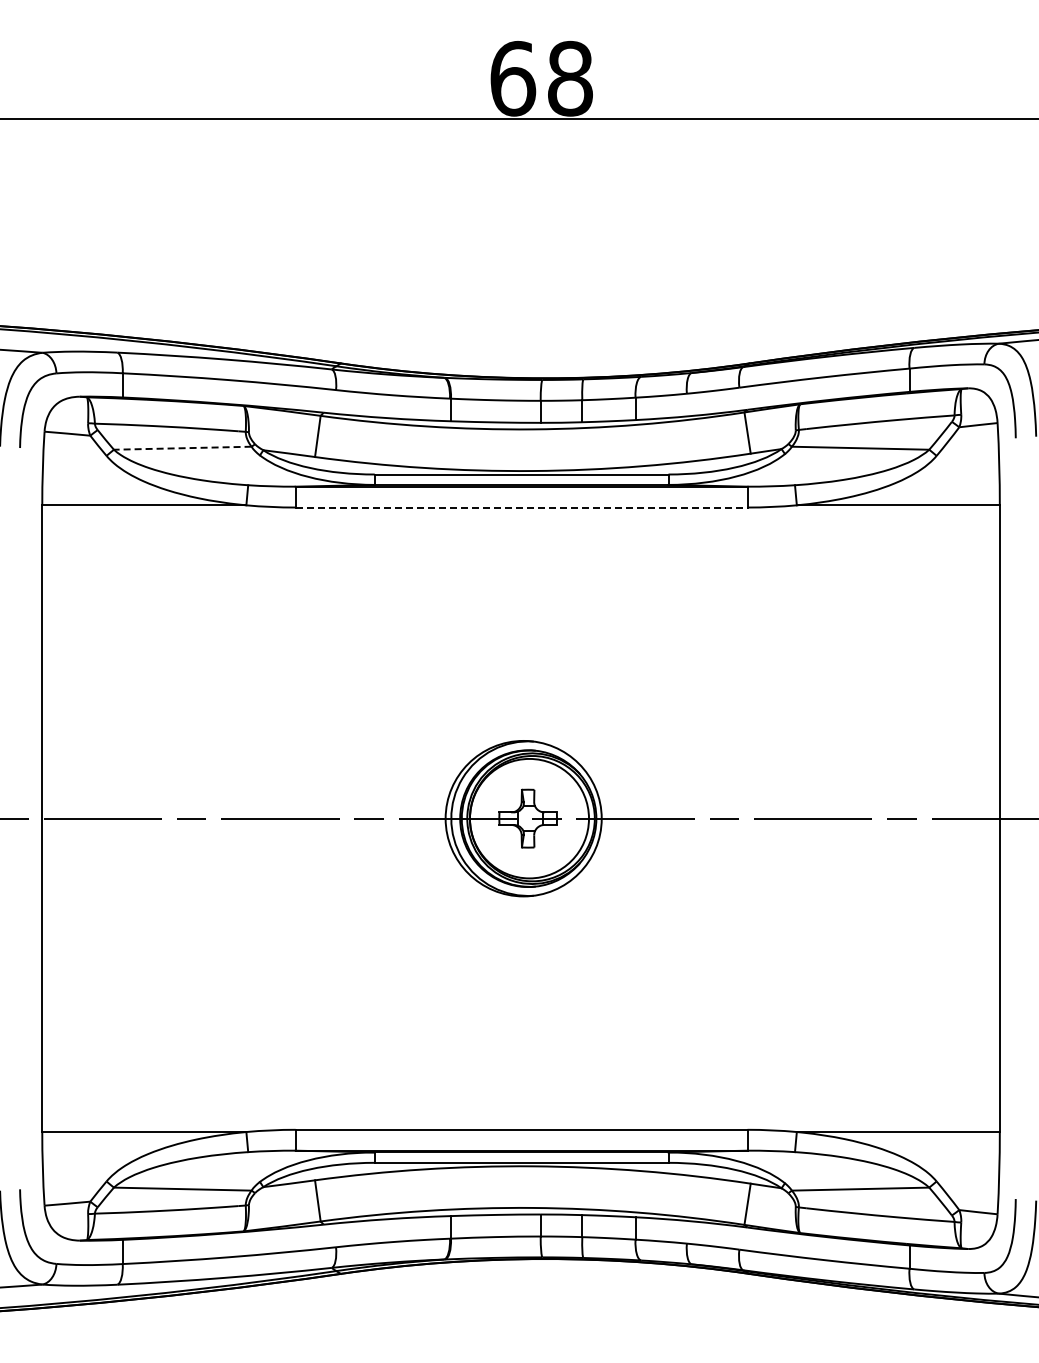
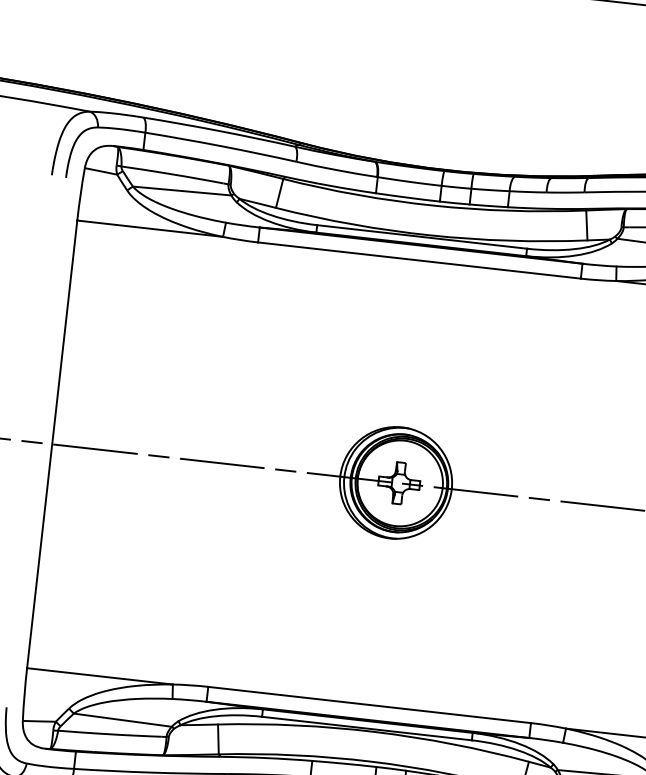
line: (182, 448) -> (182, 191), dashed -> solid
line: (521, 507) -> (419, 260), dashed -> solid

